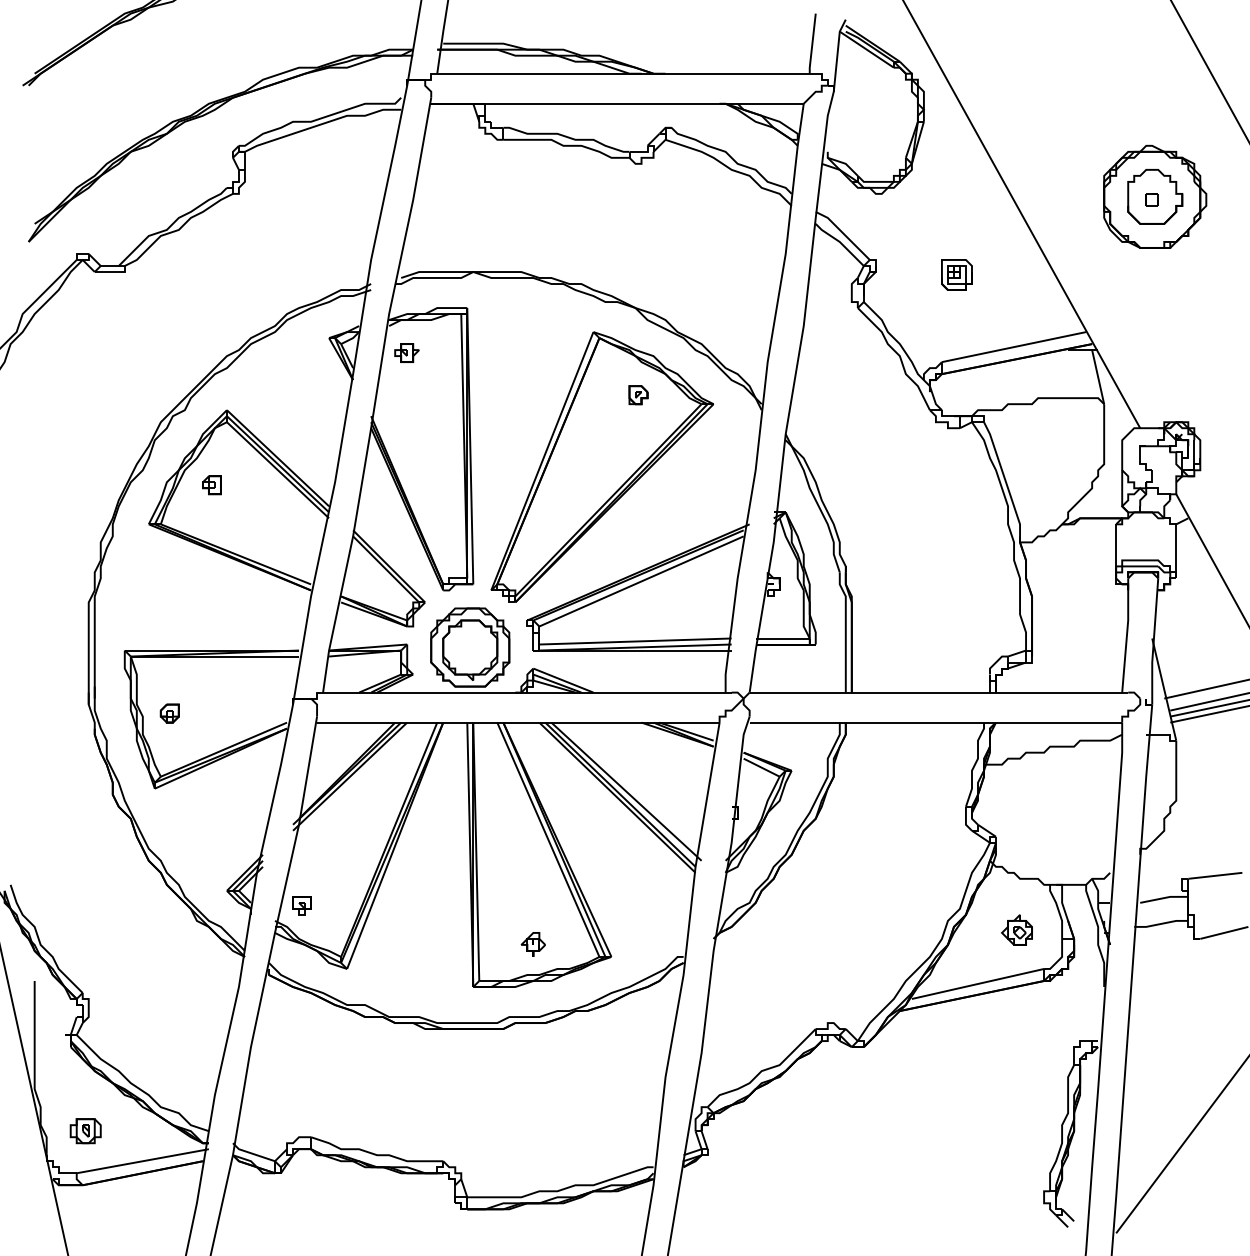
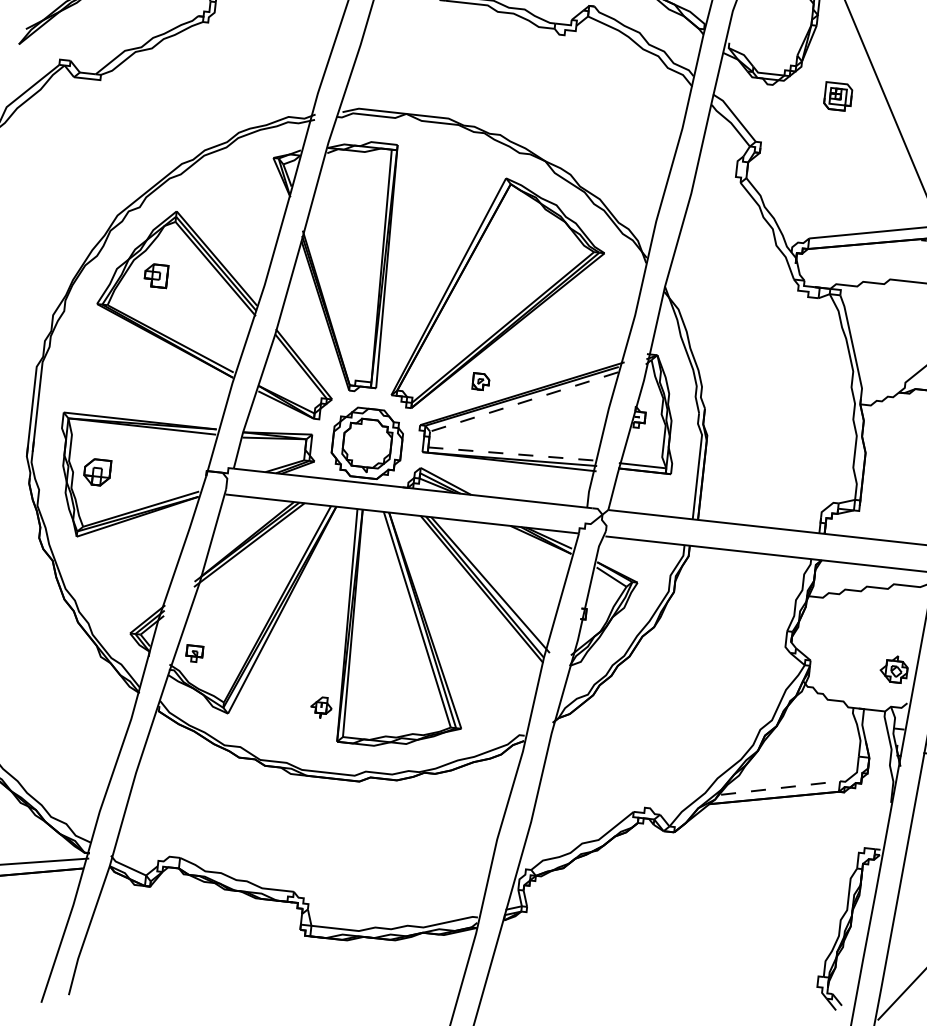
part: (956, 274) -> (837, 96), moved
part: (406, 352) -> (339, 178), removed
part: (638, 395) -> (480, 382), moved
part: (211, 485) -> (155, 276), size x1.4
line: (641, 581) -> (524, 401), solid -> dashed
line: (636, 641) -> (513, 454), solid -> dashed
part: (169, 713) -> (96, 472), size x1.6
part: (1016, 929) -> (893, 668), moved
part: (532, 944) -> (320, 707), moved
line: (978, 983) -> (781, 787), solid -> dashed

